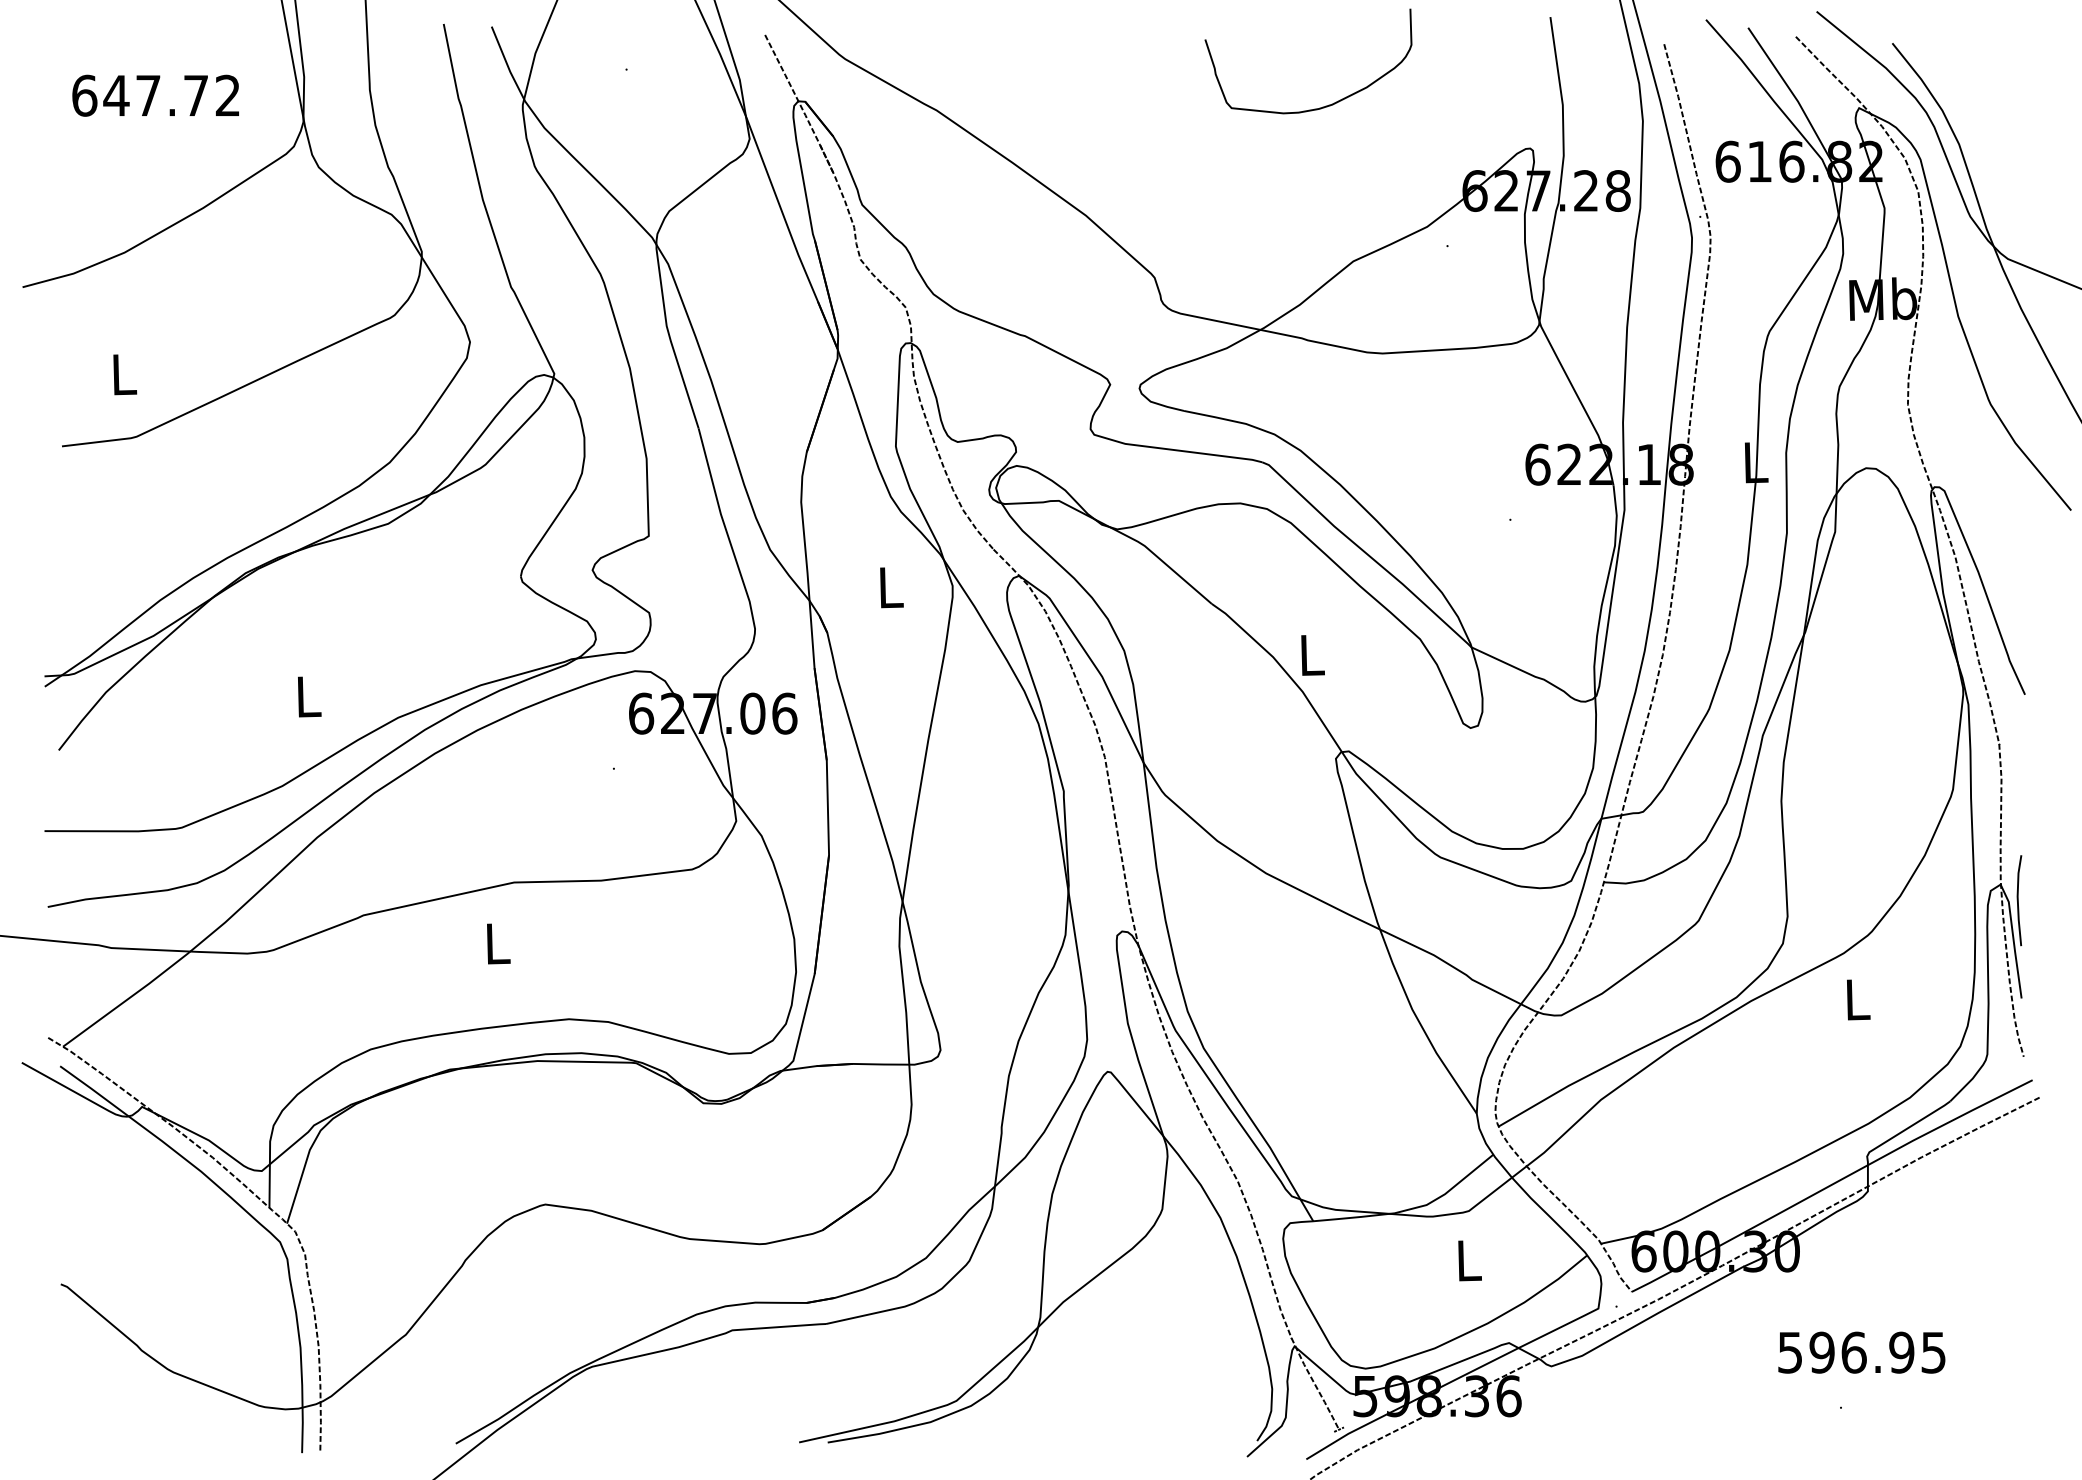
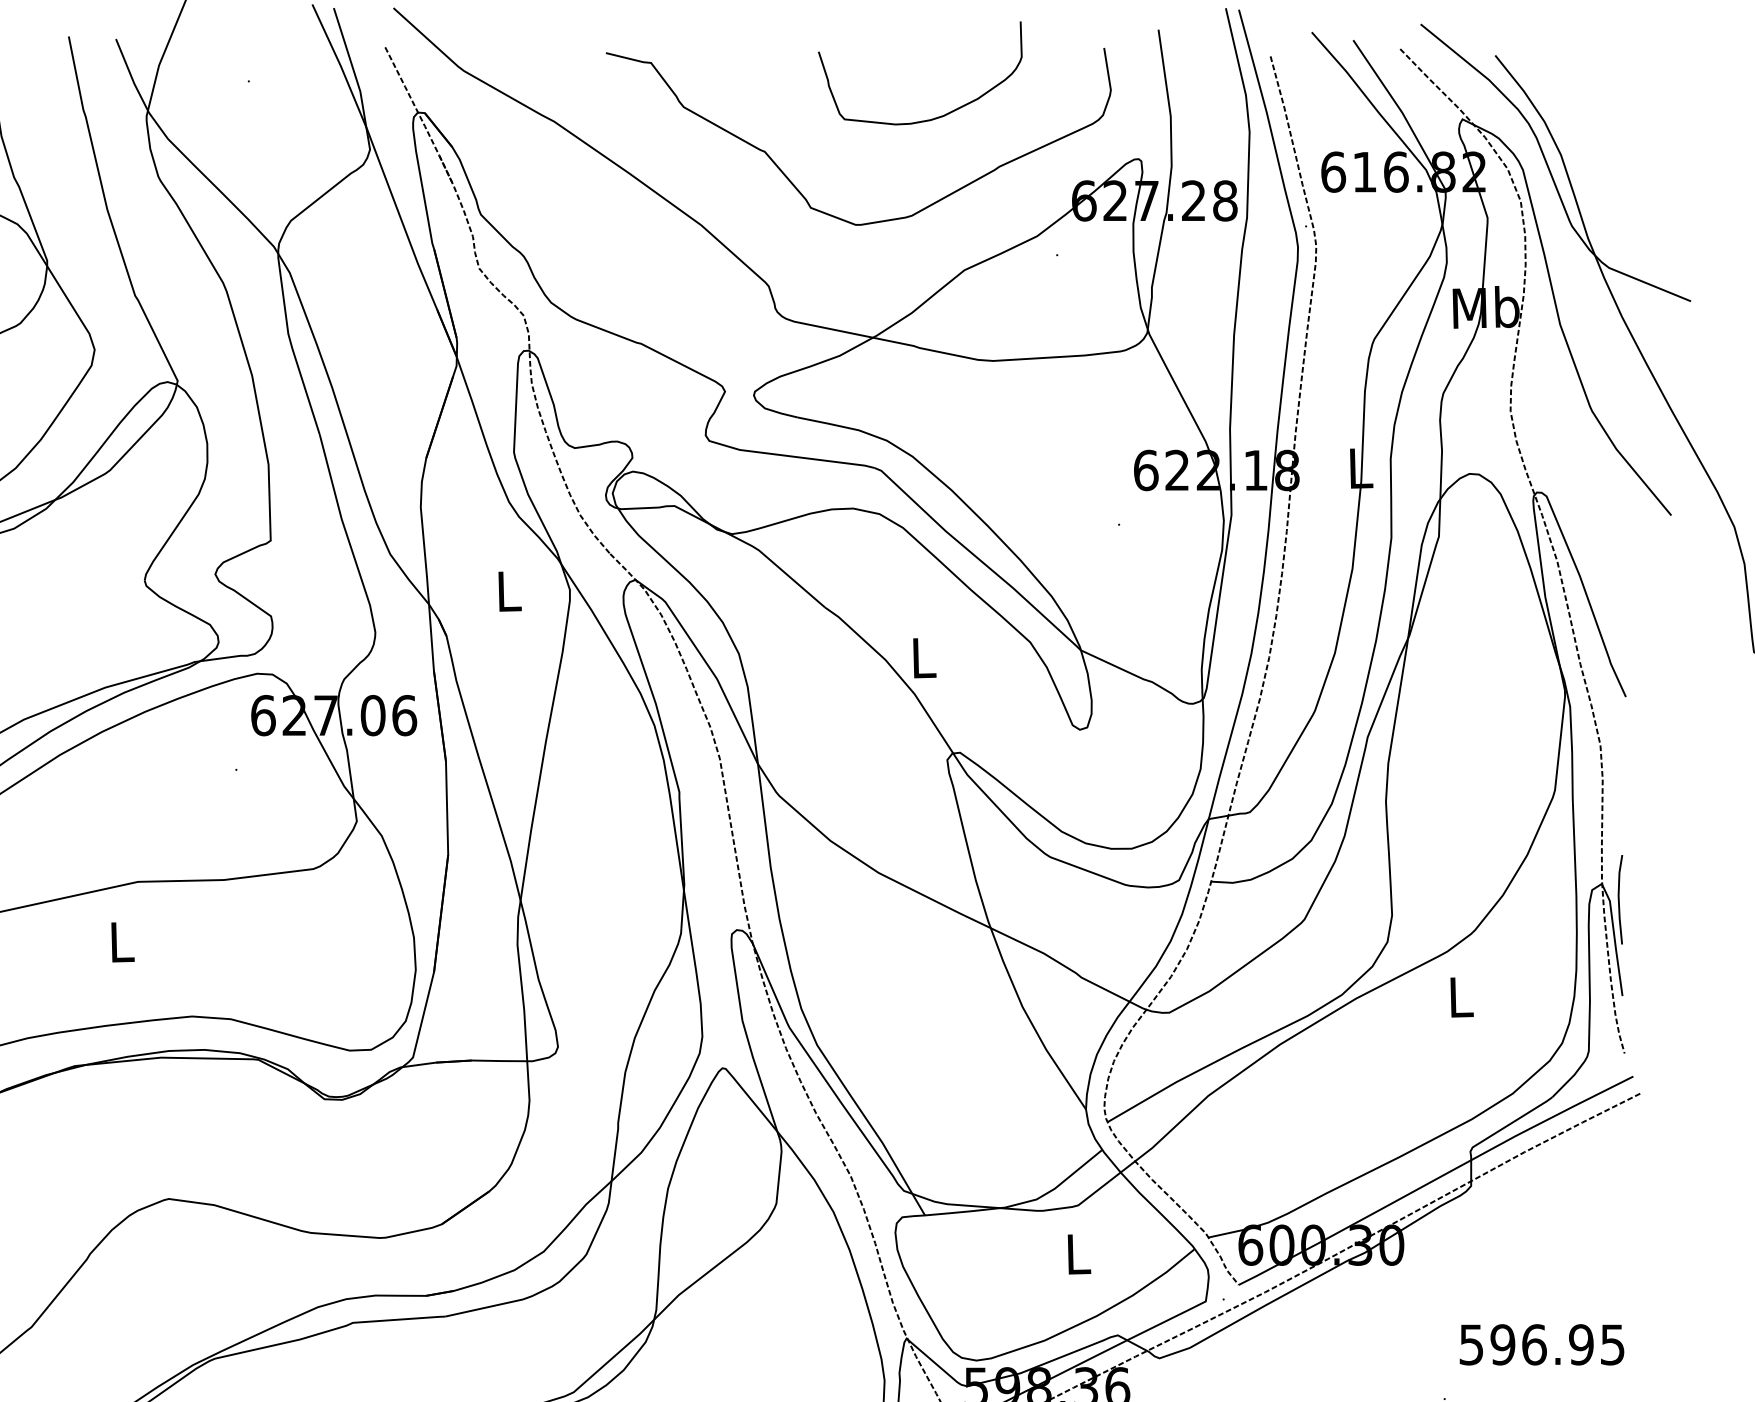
curve: (1183, 177) -> (797, 187), added
text: (1861, 1352) -> (1541, 1344), moved

